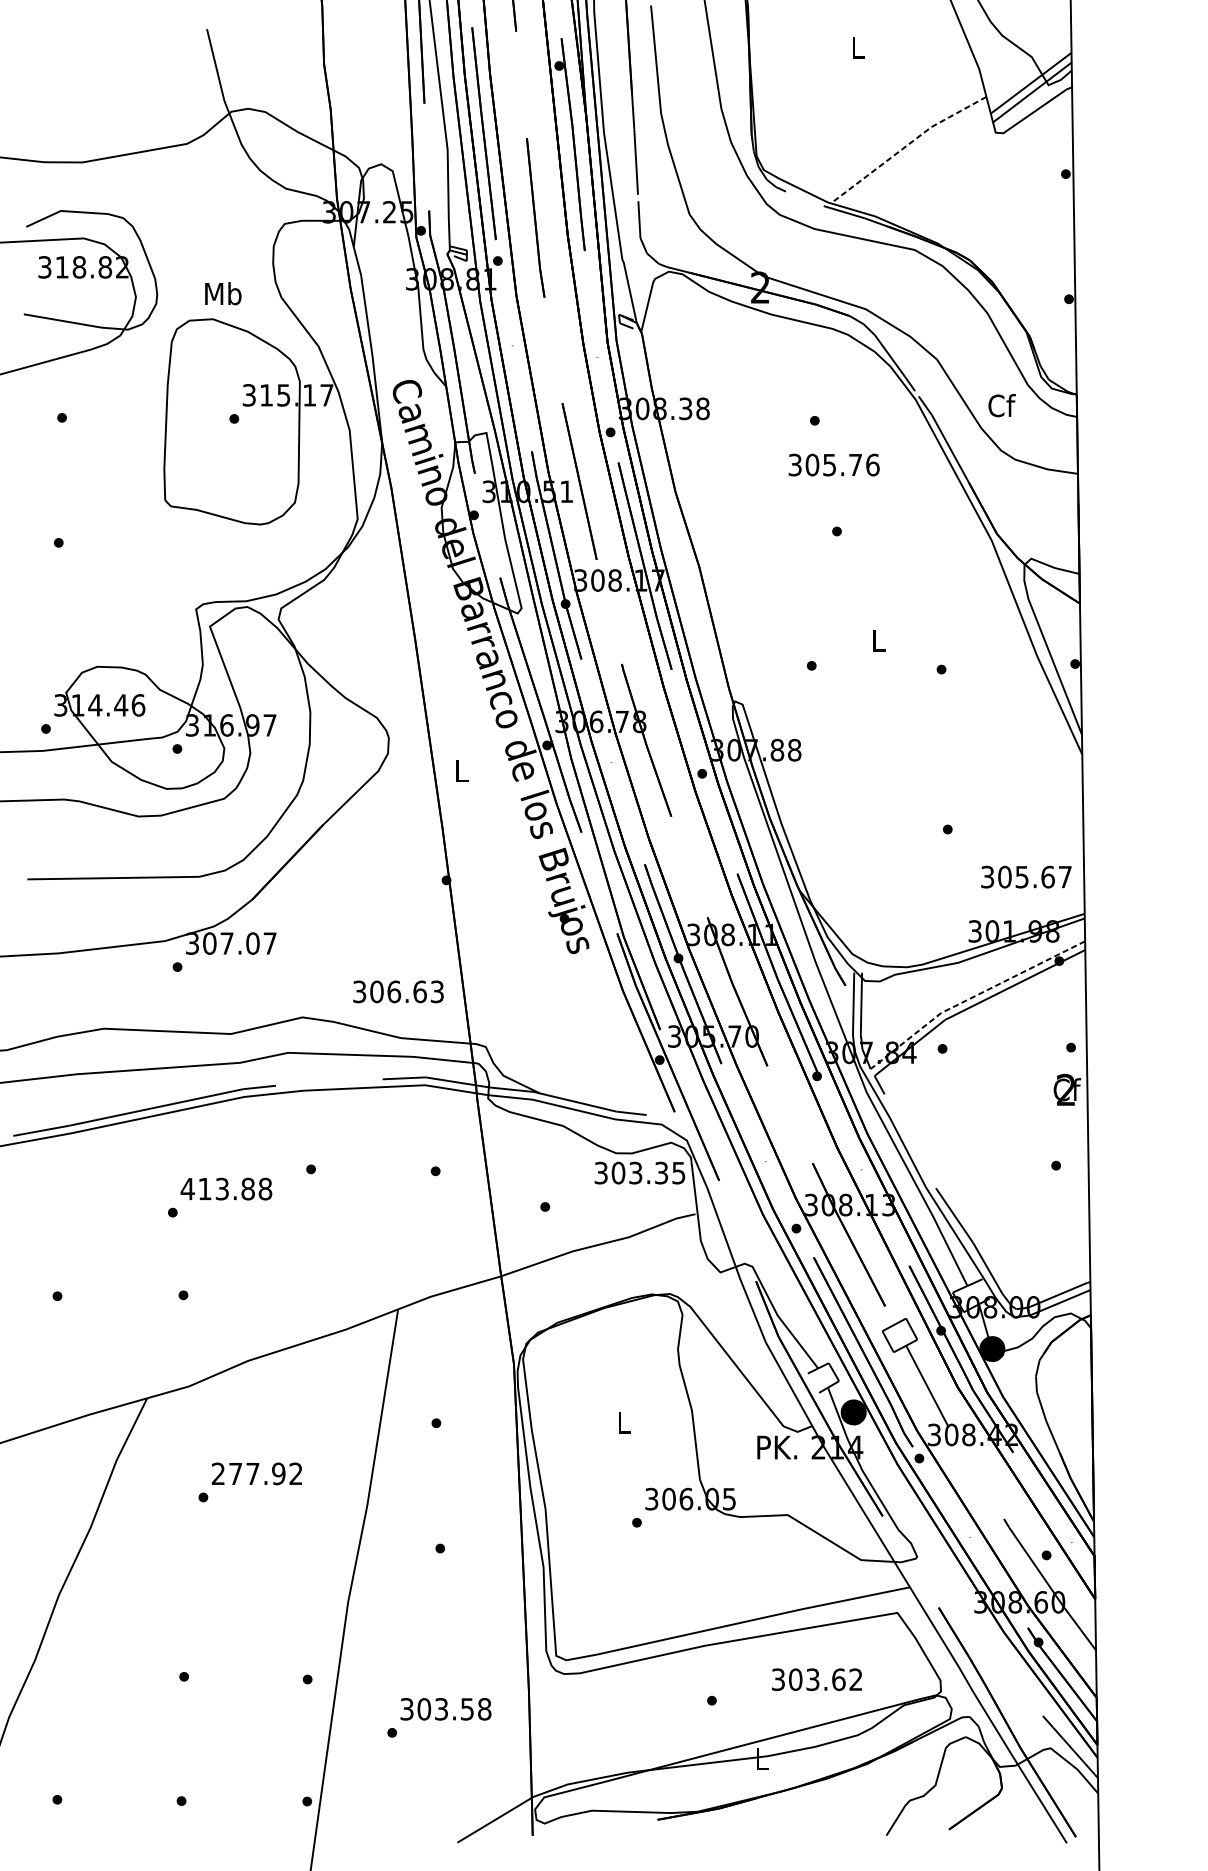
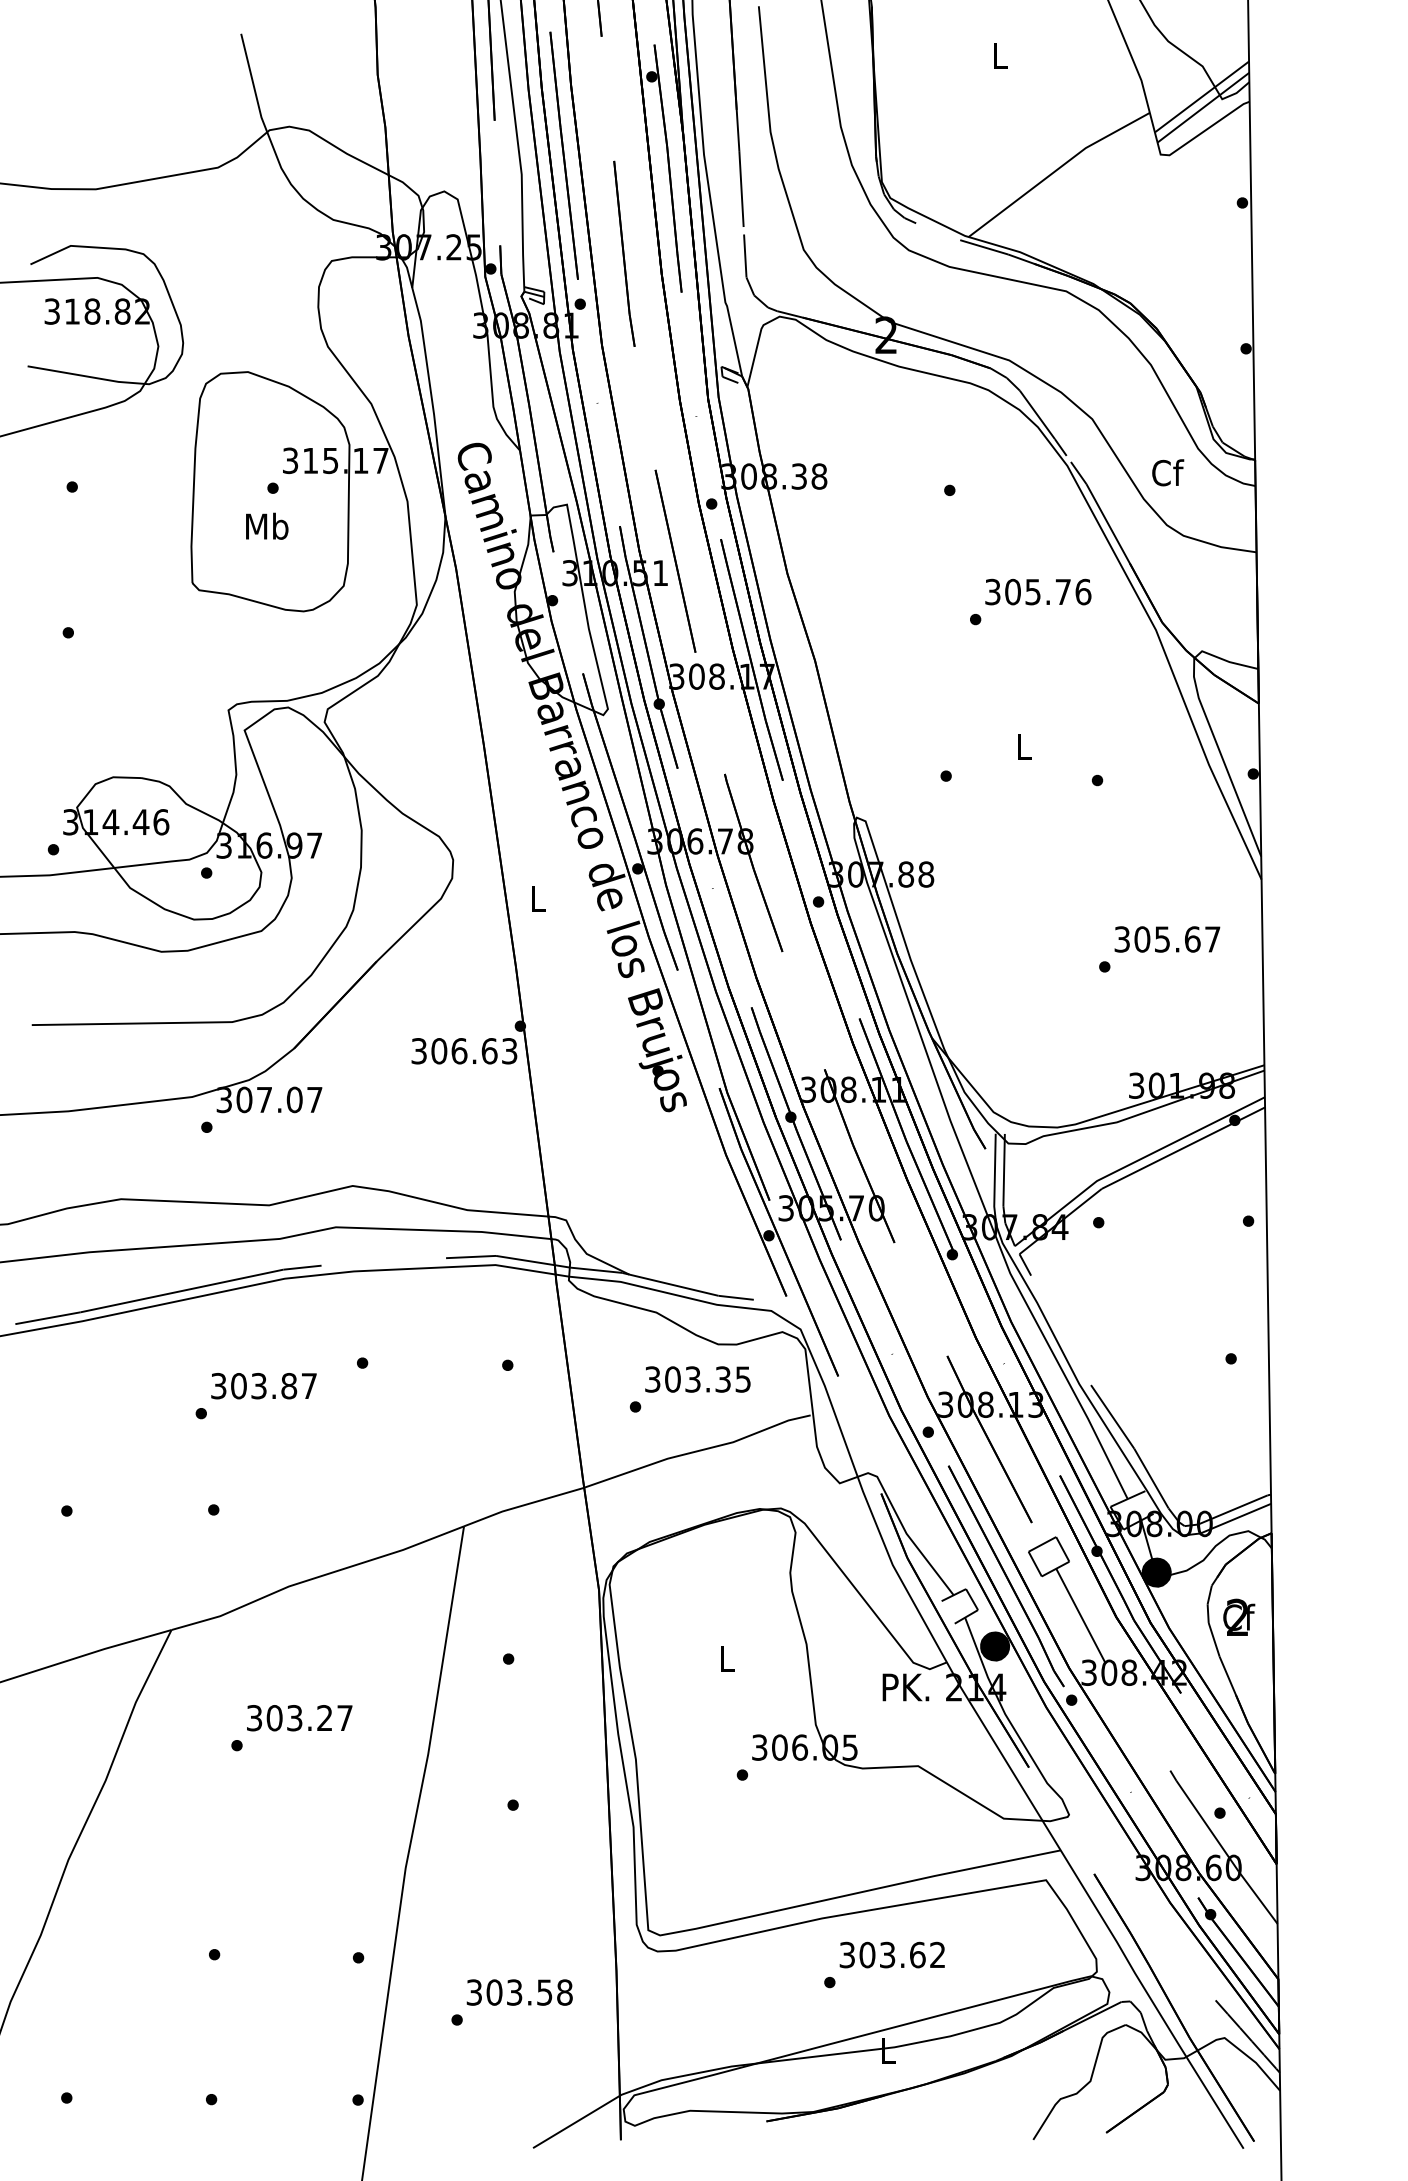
line: (906, 146) -> (1056, 170), dashed -> solid
text: (223, 293) -> (267, 525), moved
text: (834, 464) -> (1038, 591), moved
text: (1026, 877) -> (1167, 939), moved
text: (398, 992) -> (464, 1051), moved
line: (972, 997) -> (1133, 1162), dashed -> solid
text: (1067, 1089) -> (1239, 1616), moved
text: (639, 1173) -> (697, 1379), moved
text: (226, 1189) -> (263, 1386), 413.88 -> 303.87
text: (257, 1474) -> (299, 1718), 277.92 -> 303.27
text: (816, 1679) -> (891, 1954), moved

